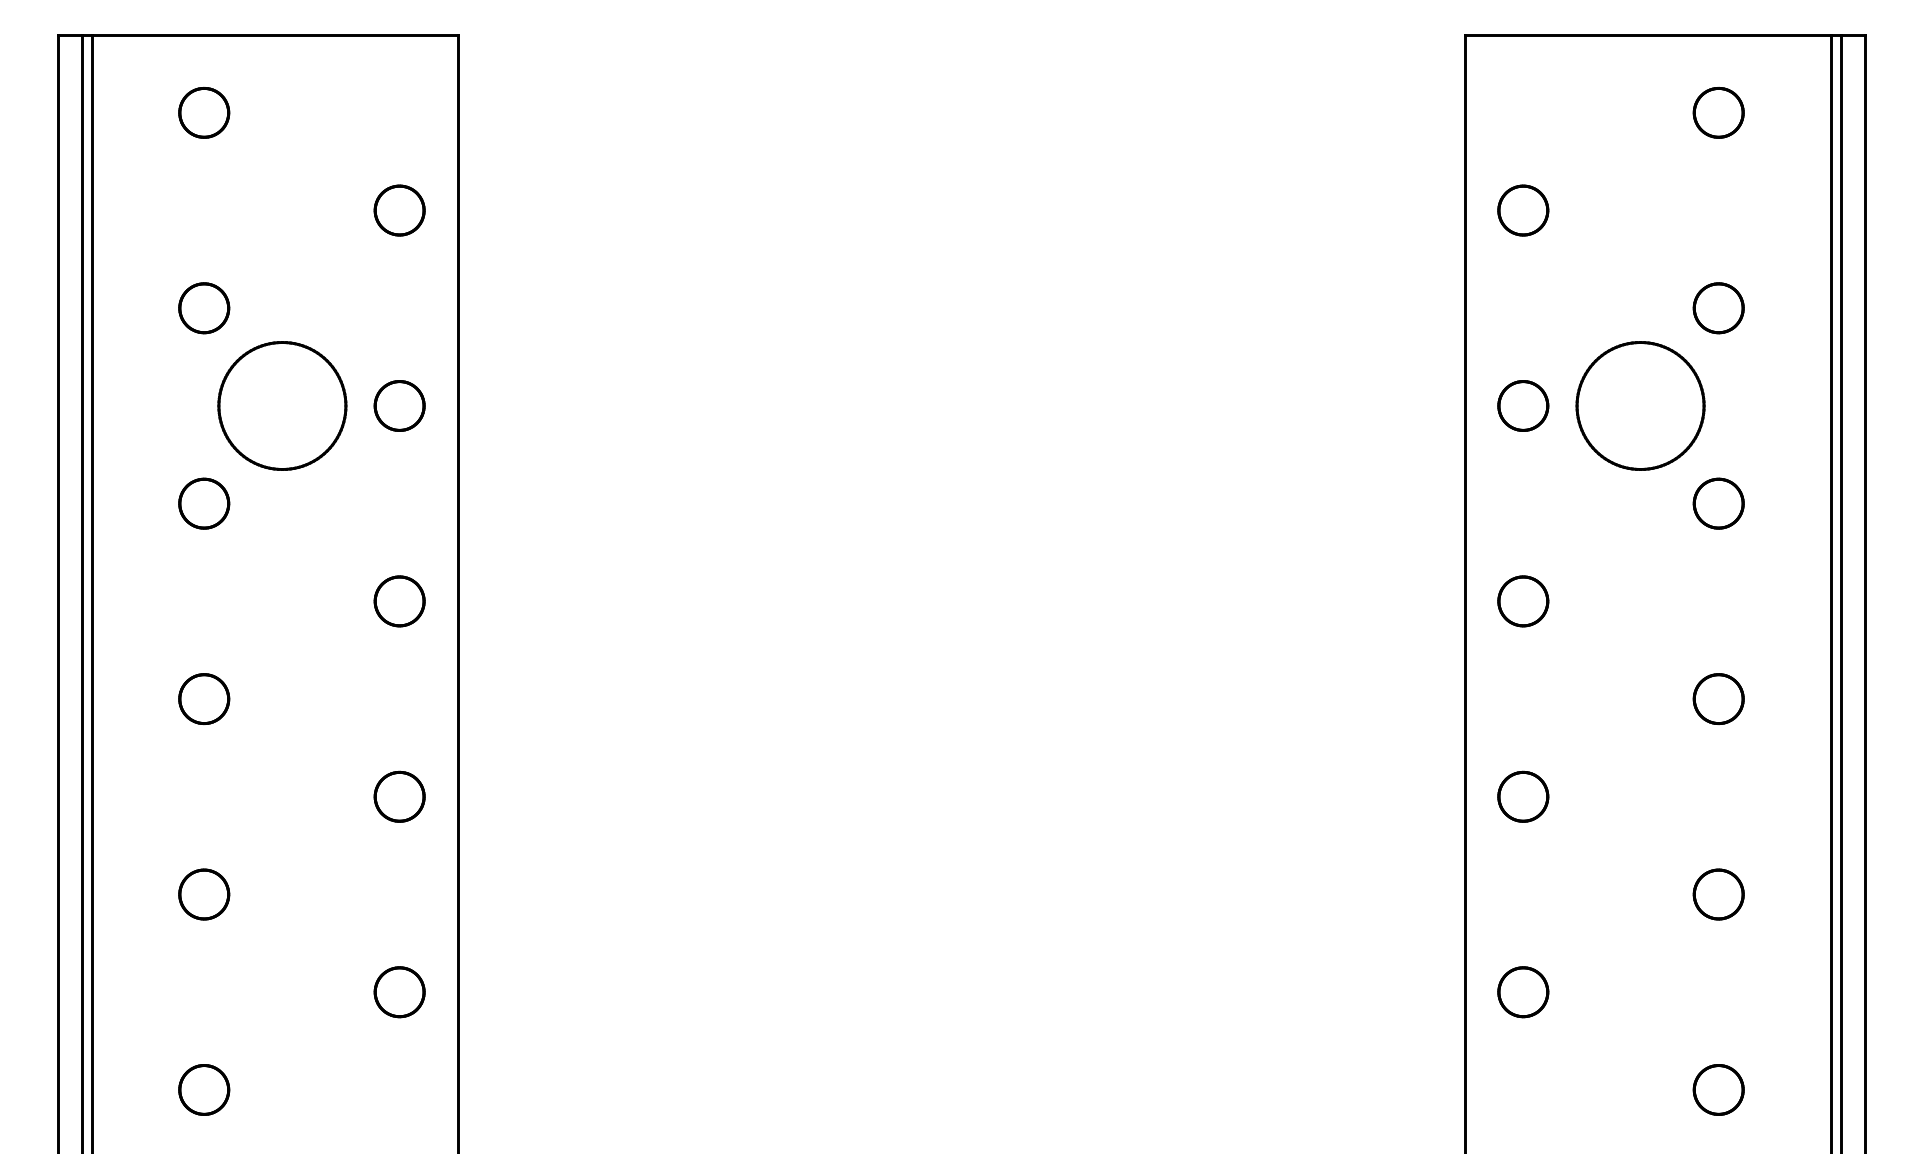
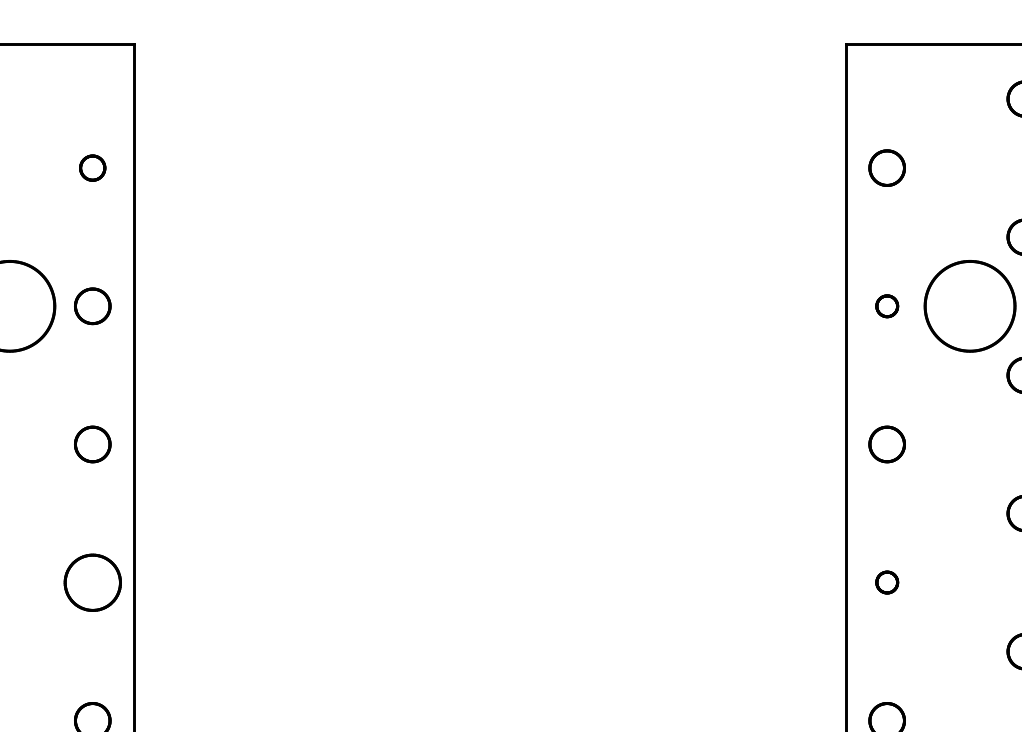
part: (399, 210) -> (92, 168), size x0.7
part: (1523, 405) -> (887, 305), size x0.6
part: (399, 796) -> (92, 582), size x1.6
part: (1523, 796) -> (887, 582), size x0.6

